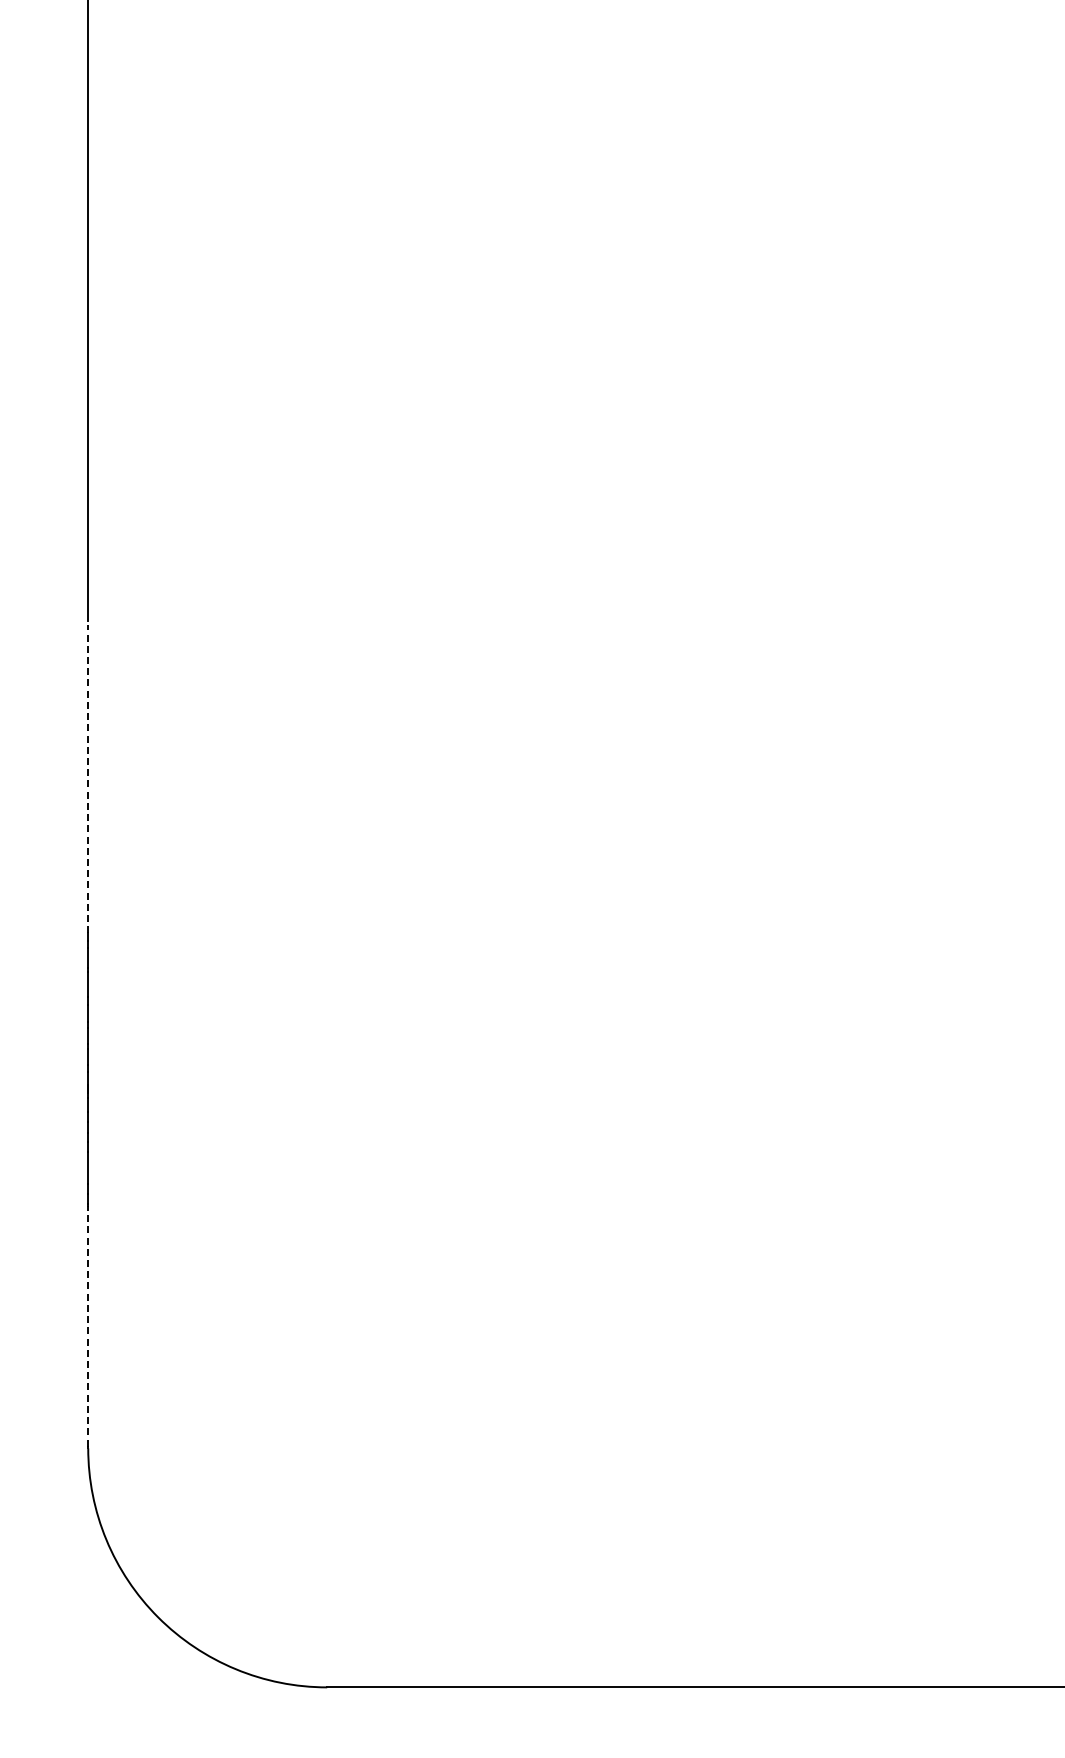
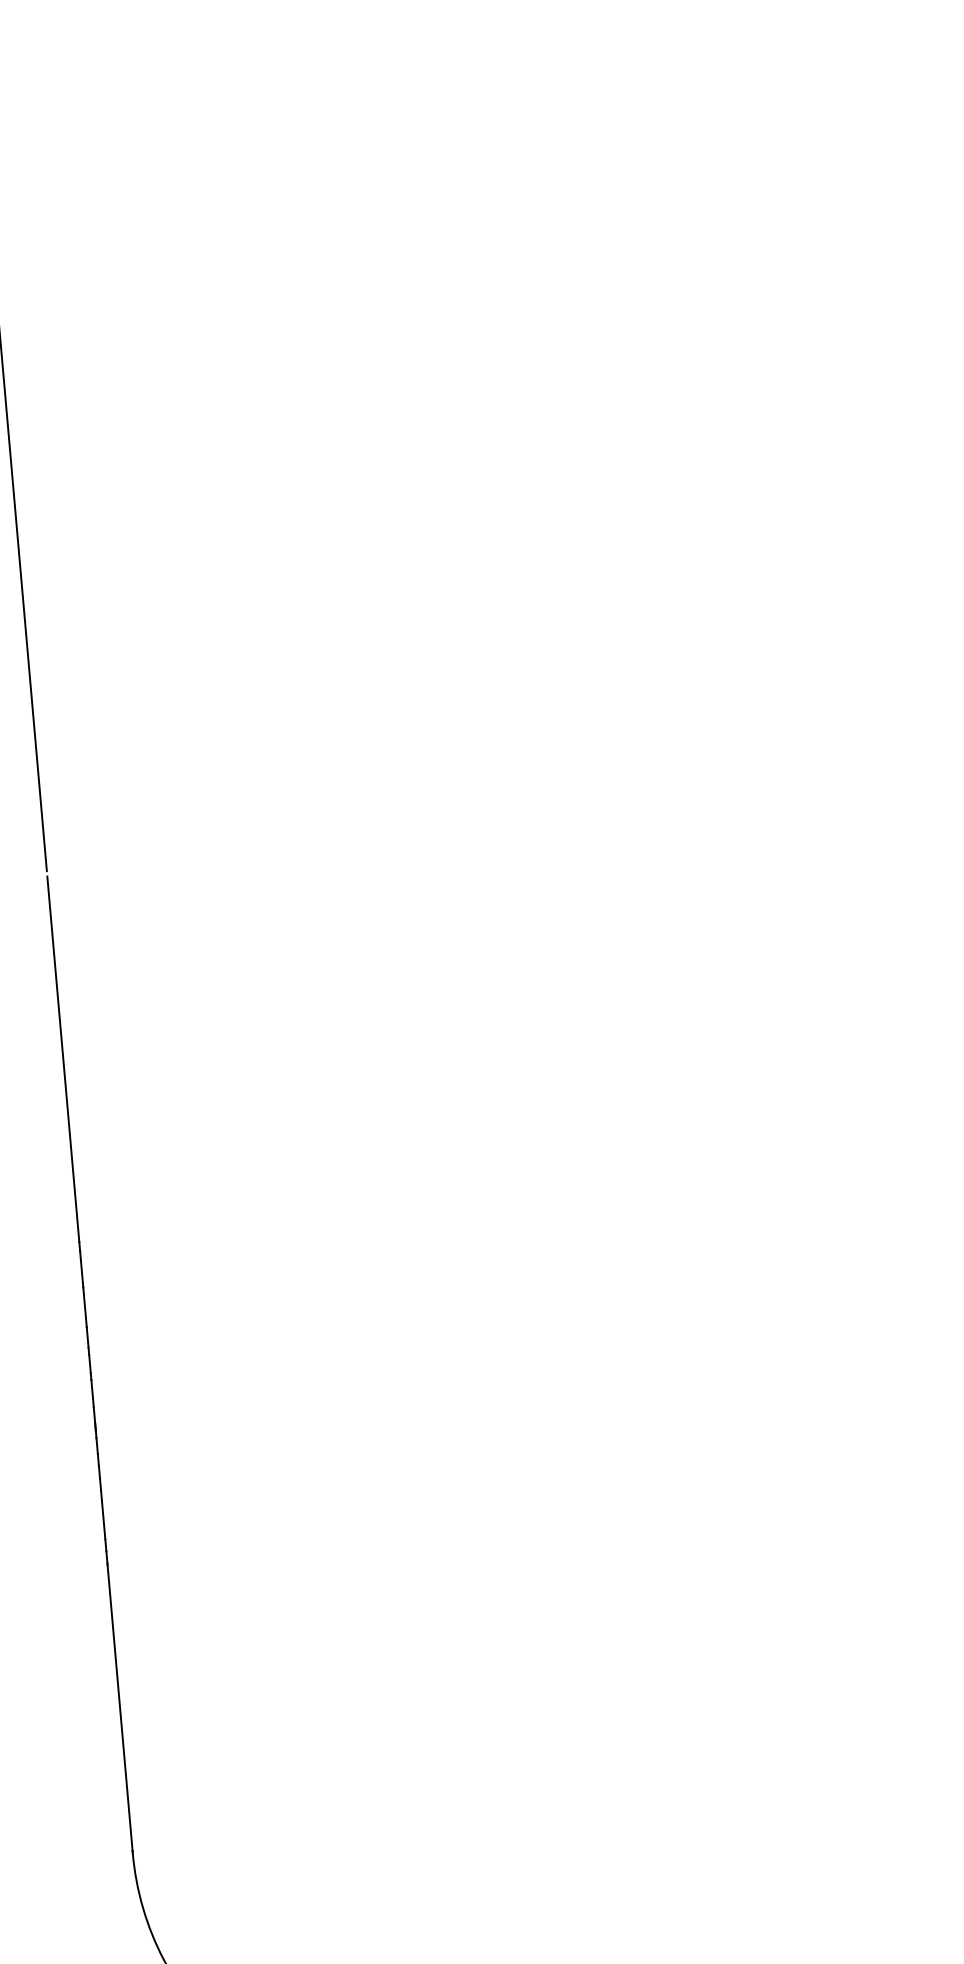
line: (88, 778) -> (63, 1058), dashed -> solid
line: (88, 1326) -> (120, 1708), dashed -> solid

